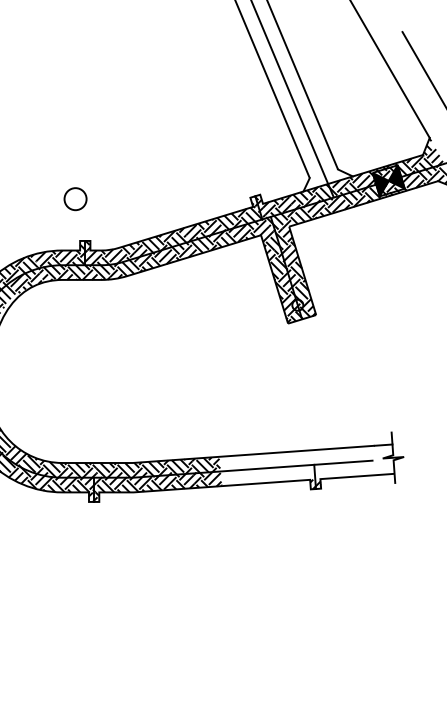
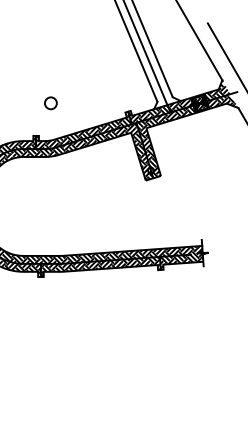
circle: (74, 199) -> (50, 103), moved
hatch: (306, 465) -> (155, 257), added

